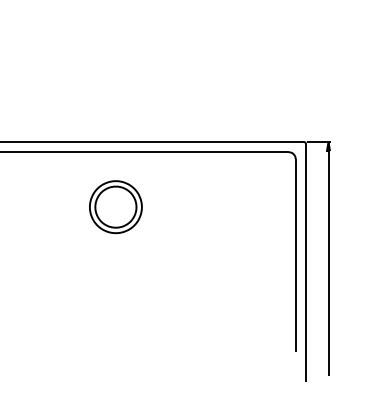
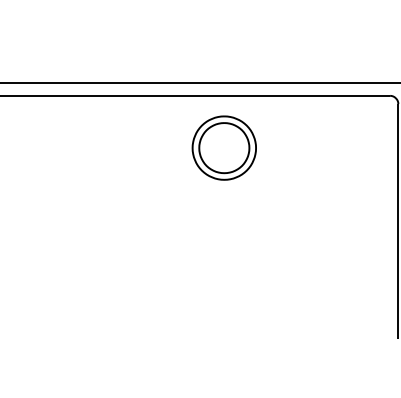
part: (115, 207) -> (223, 148), moved

